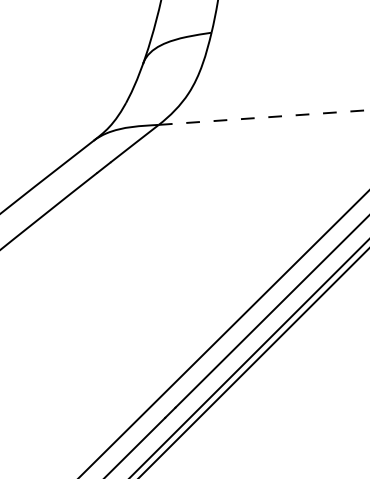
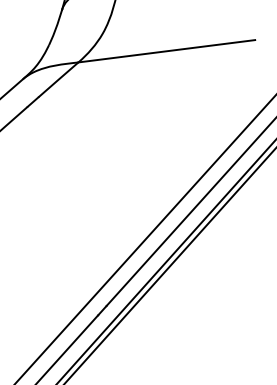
line: (261, 117) -> (166, 51), dashed -> solid

